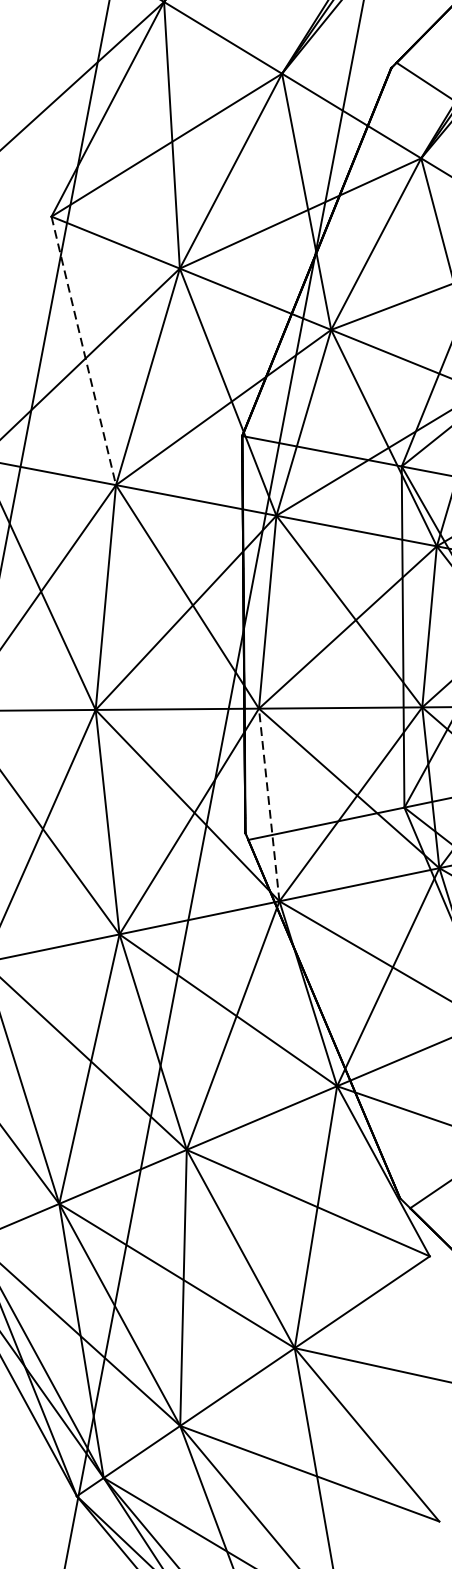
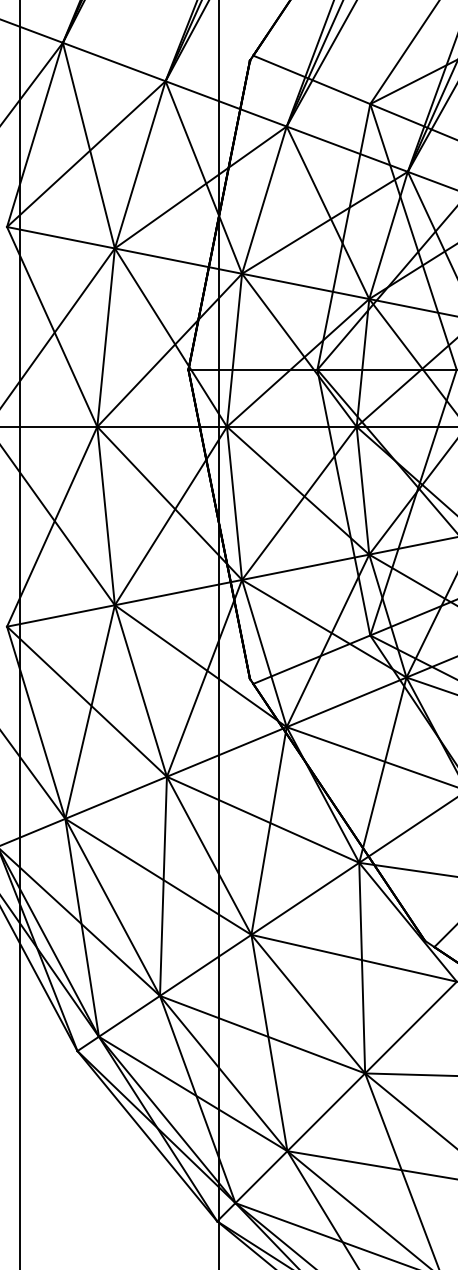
line: (84, 350) -> (52, 326), dashed -> solid
line: (269, 804) -> (264, 653), dashed -> solid

